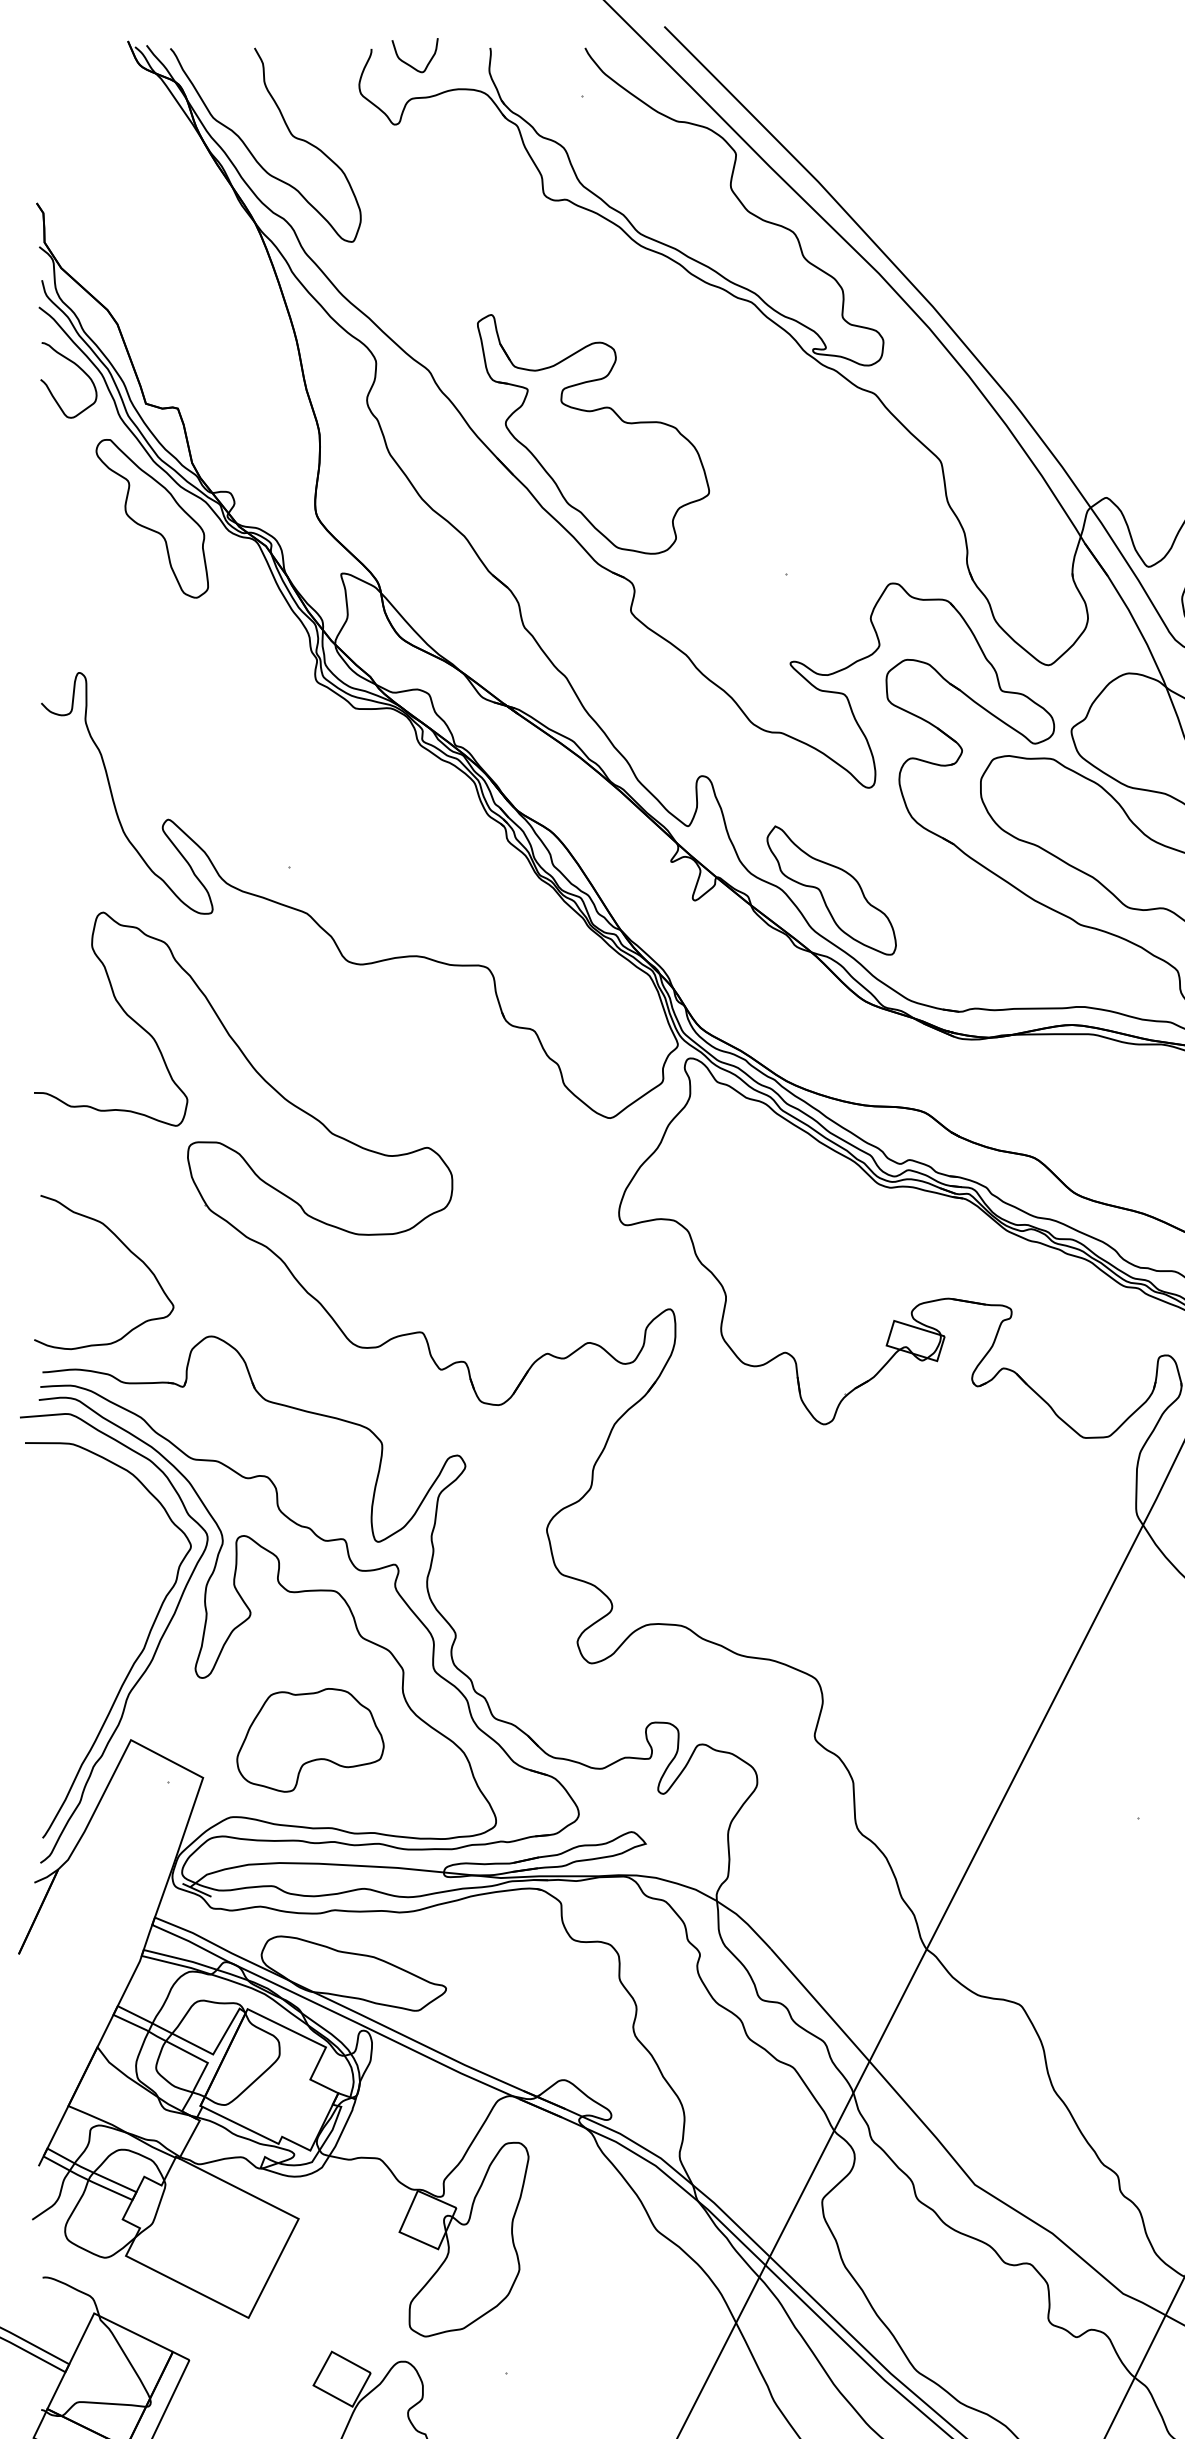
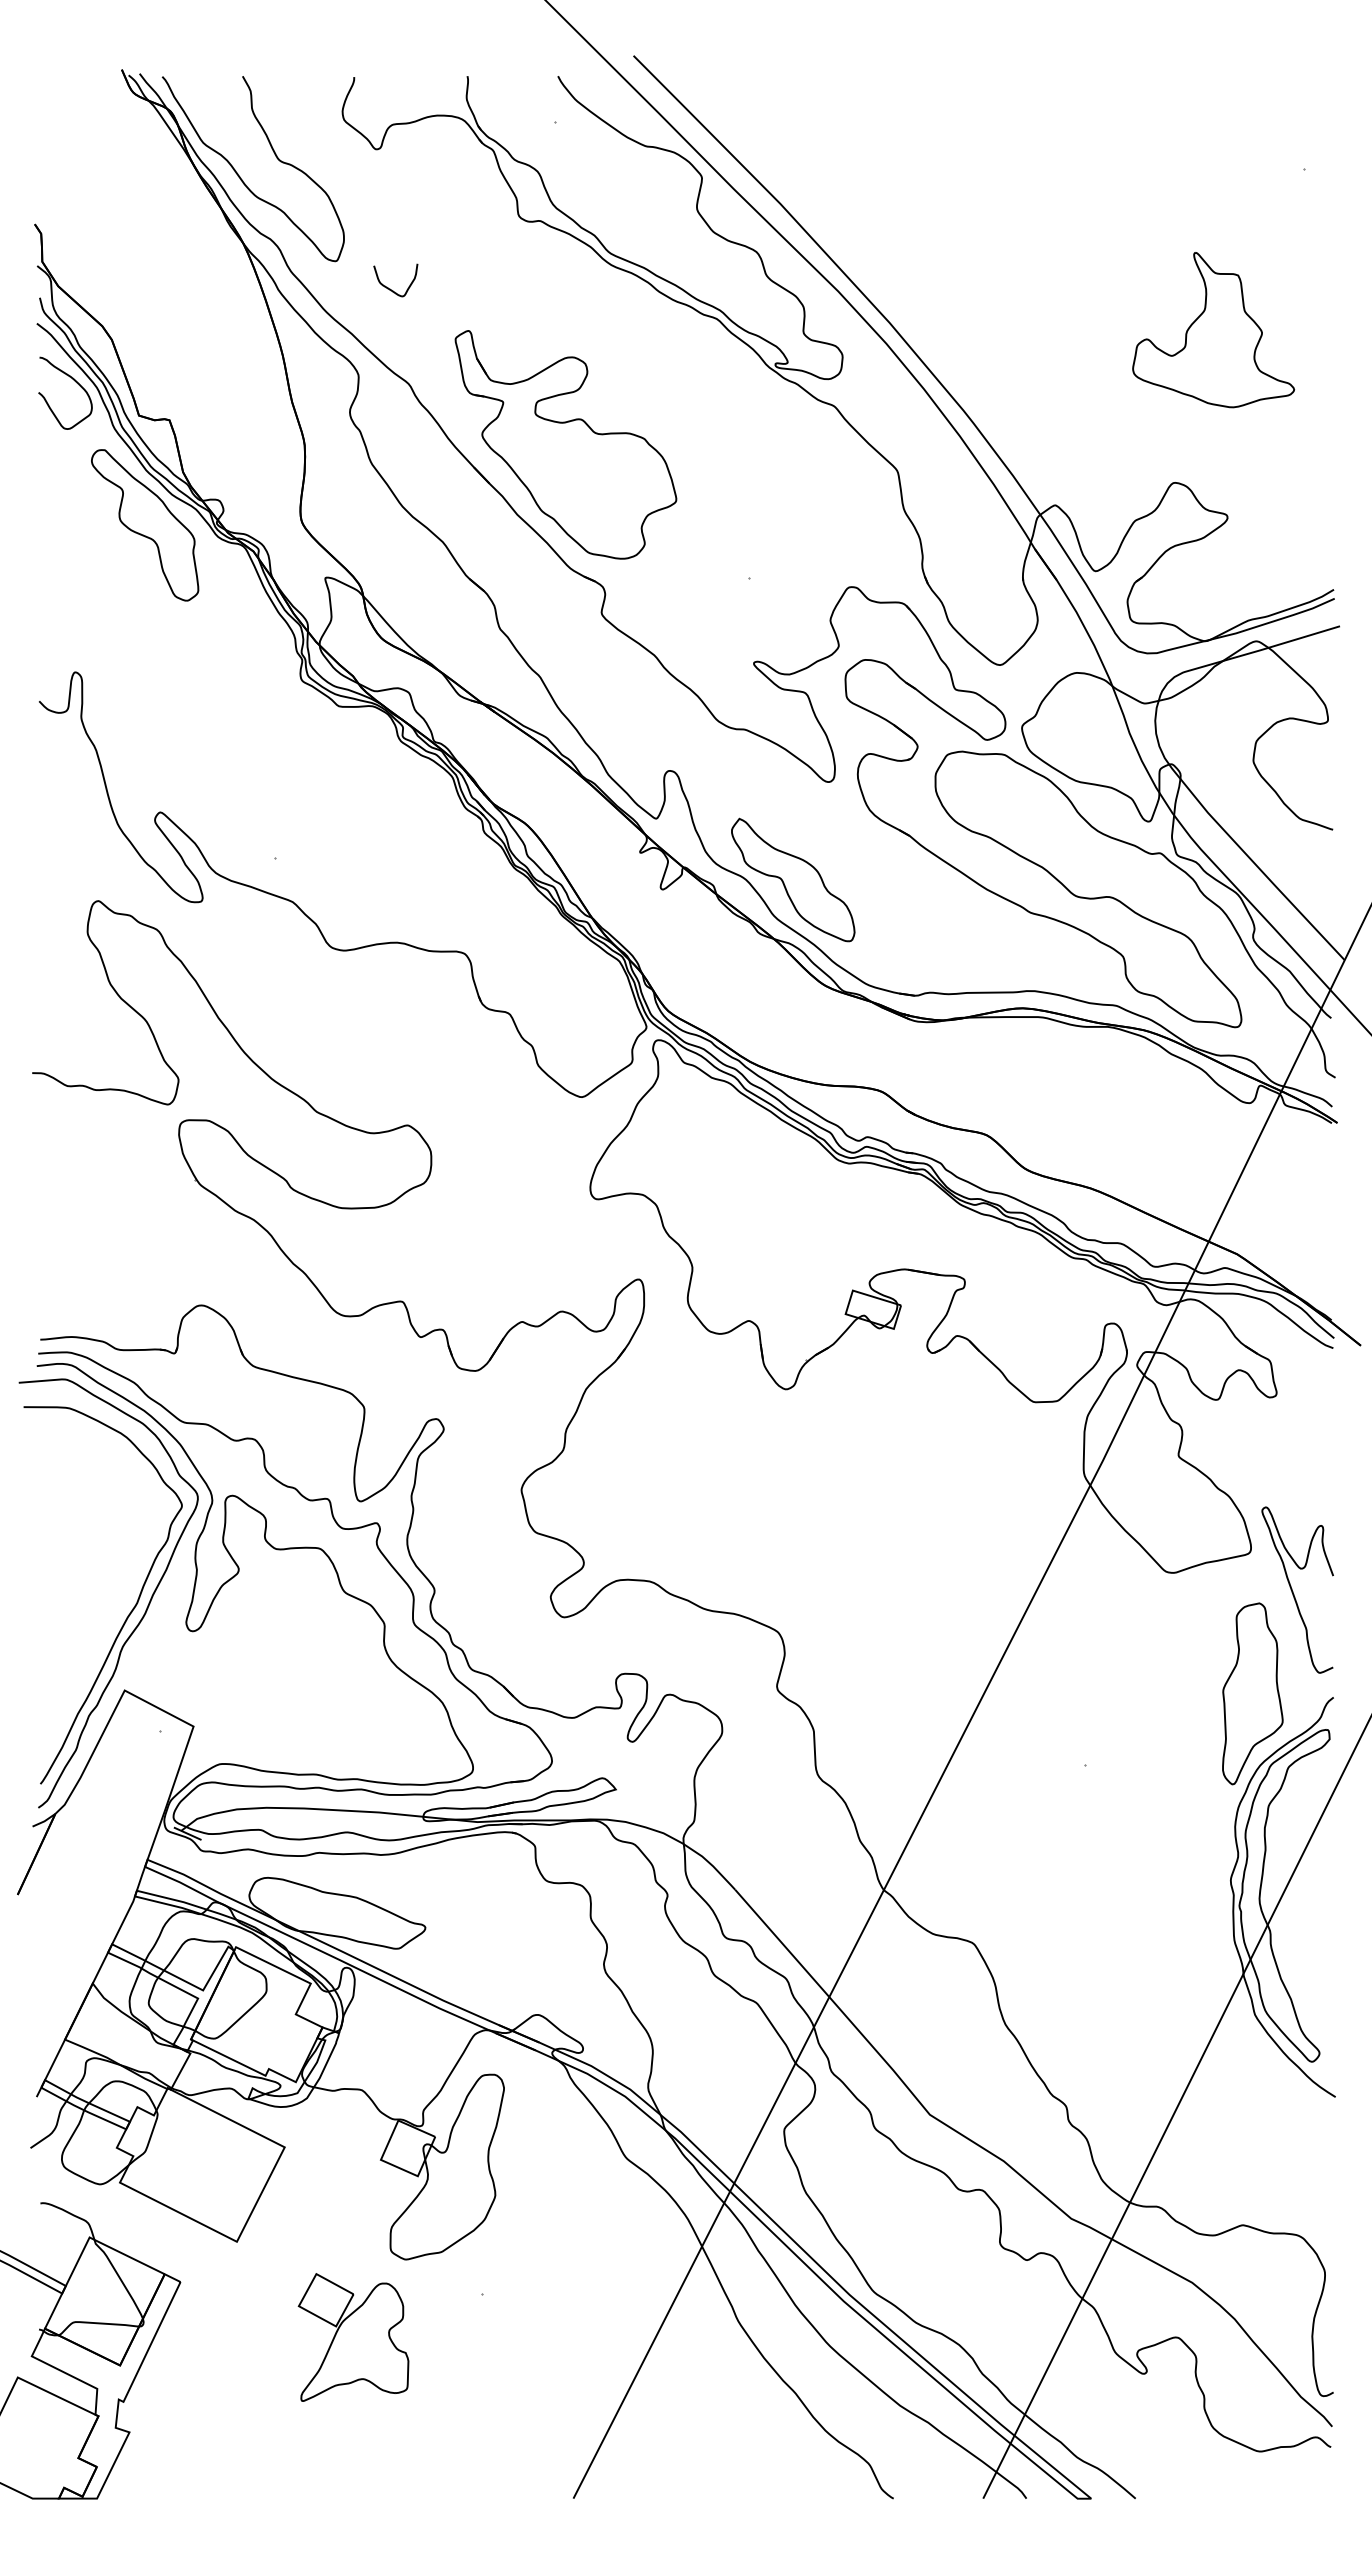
curve: (409, 64) -> (390, 288), moved
curve: (127, 1249) -> (121, 1222), removed
part: (309, 1740) -> (295, 1690), removed

